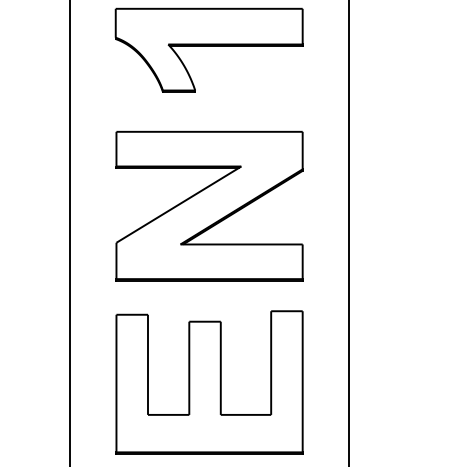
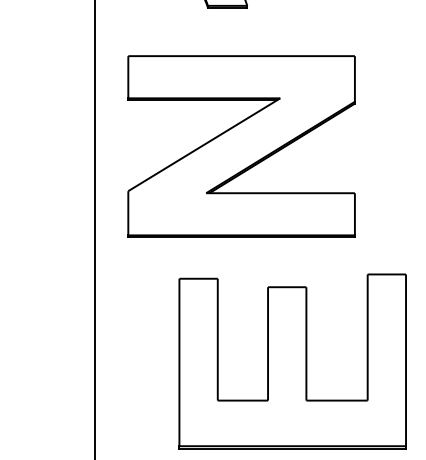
part: (209, 205) -> (241, 145), moved
part: (209, 382) -> (292, 361), moved

